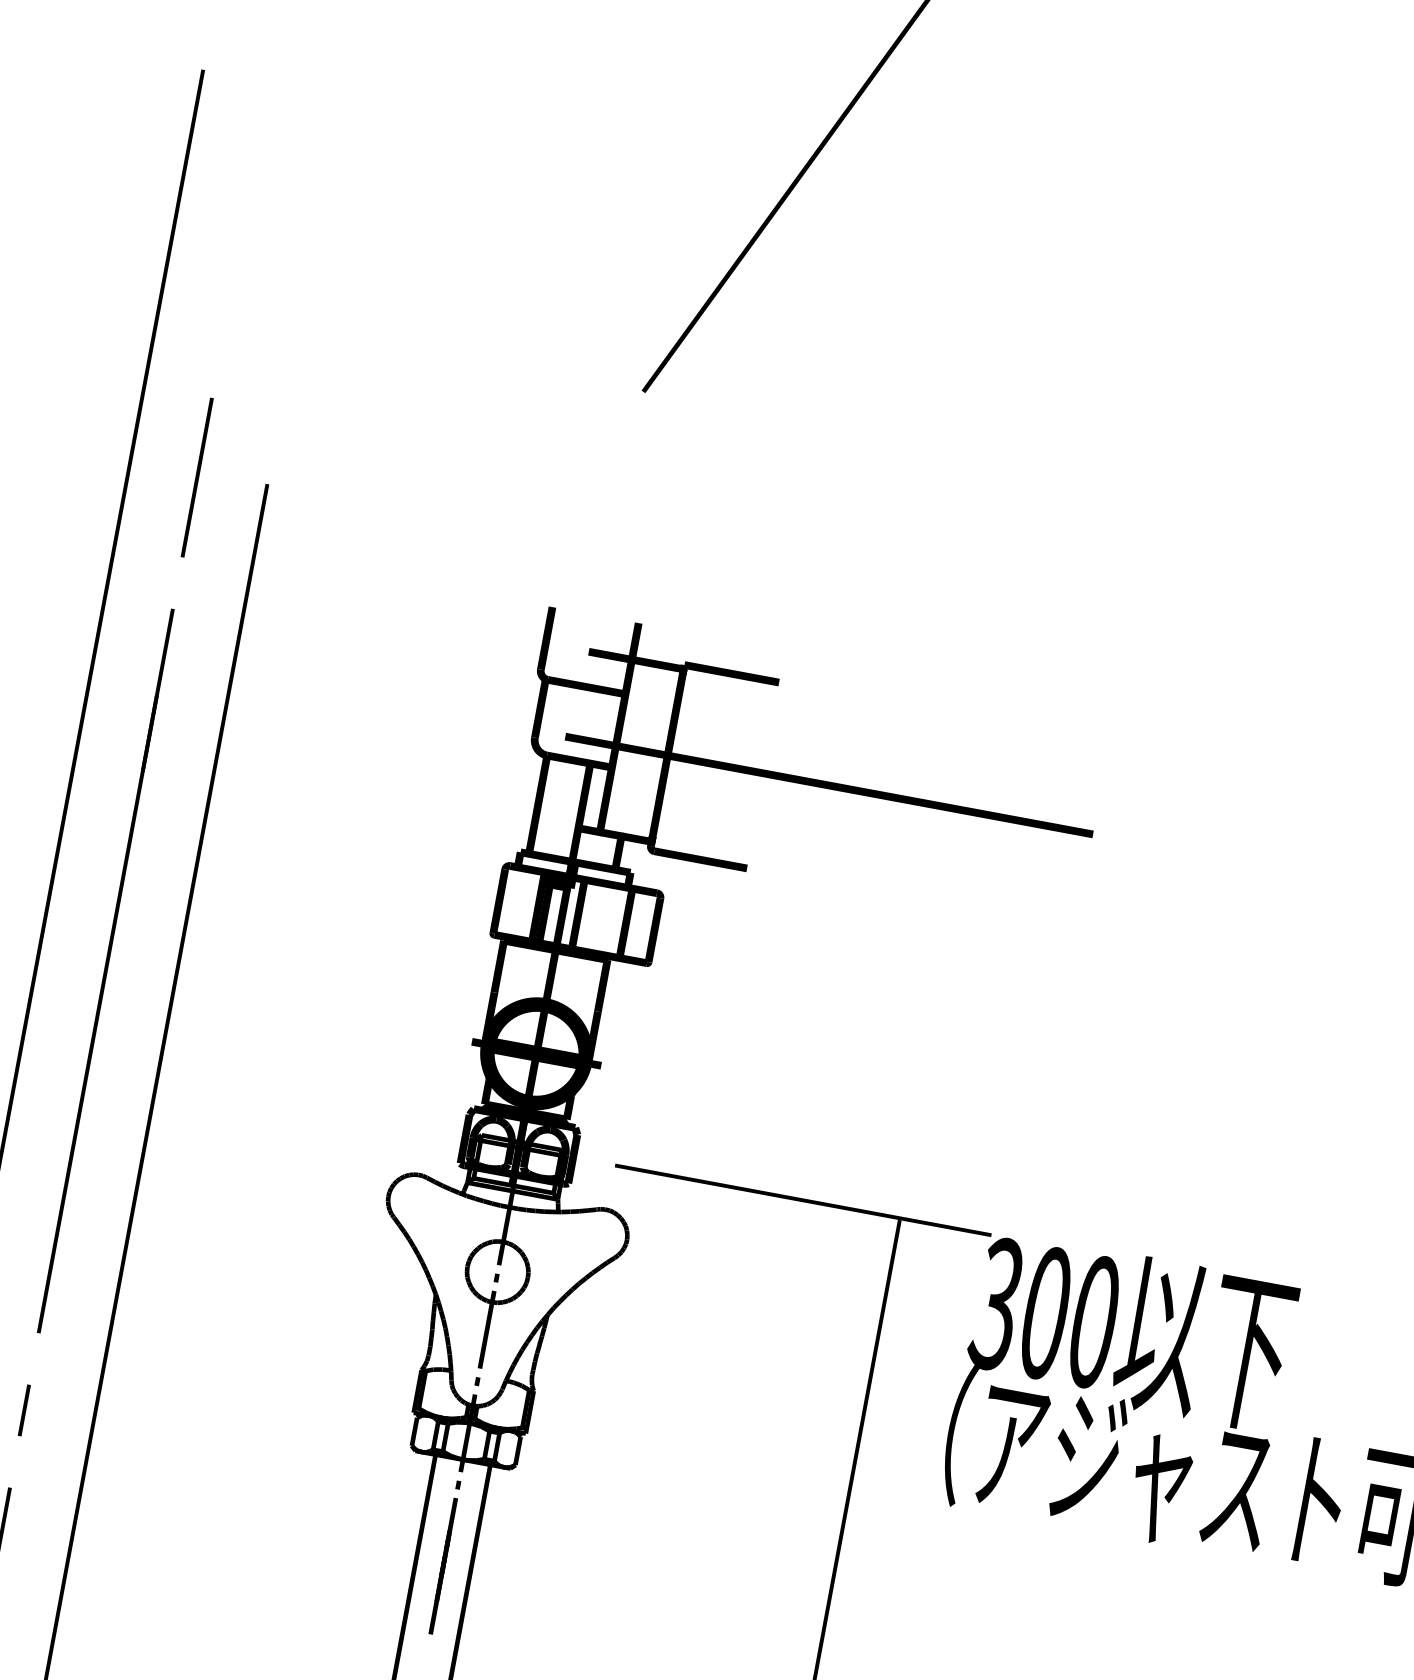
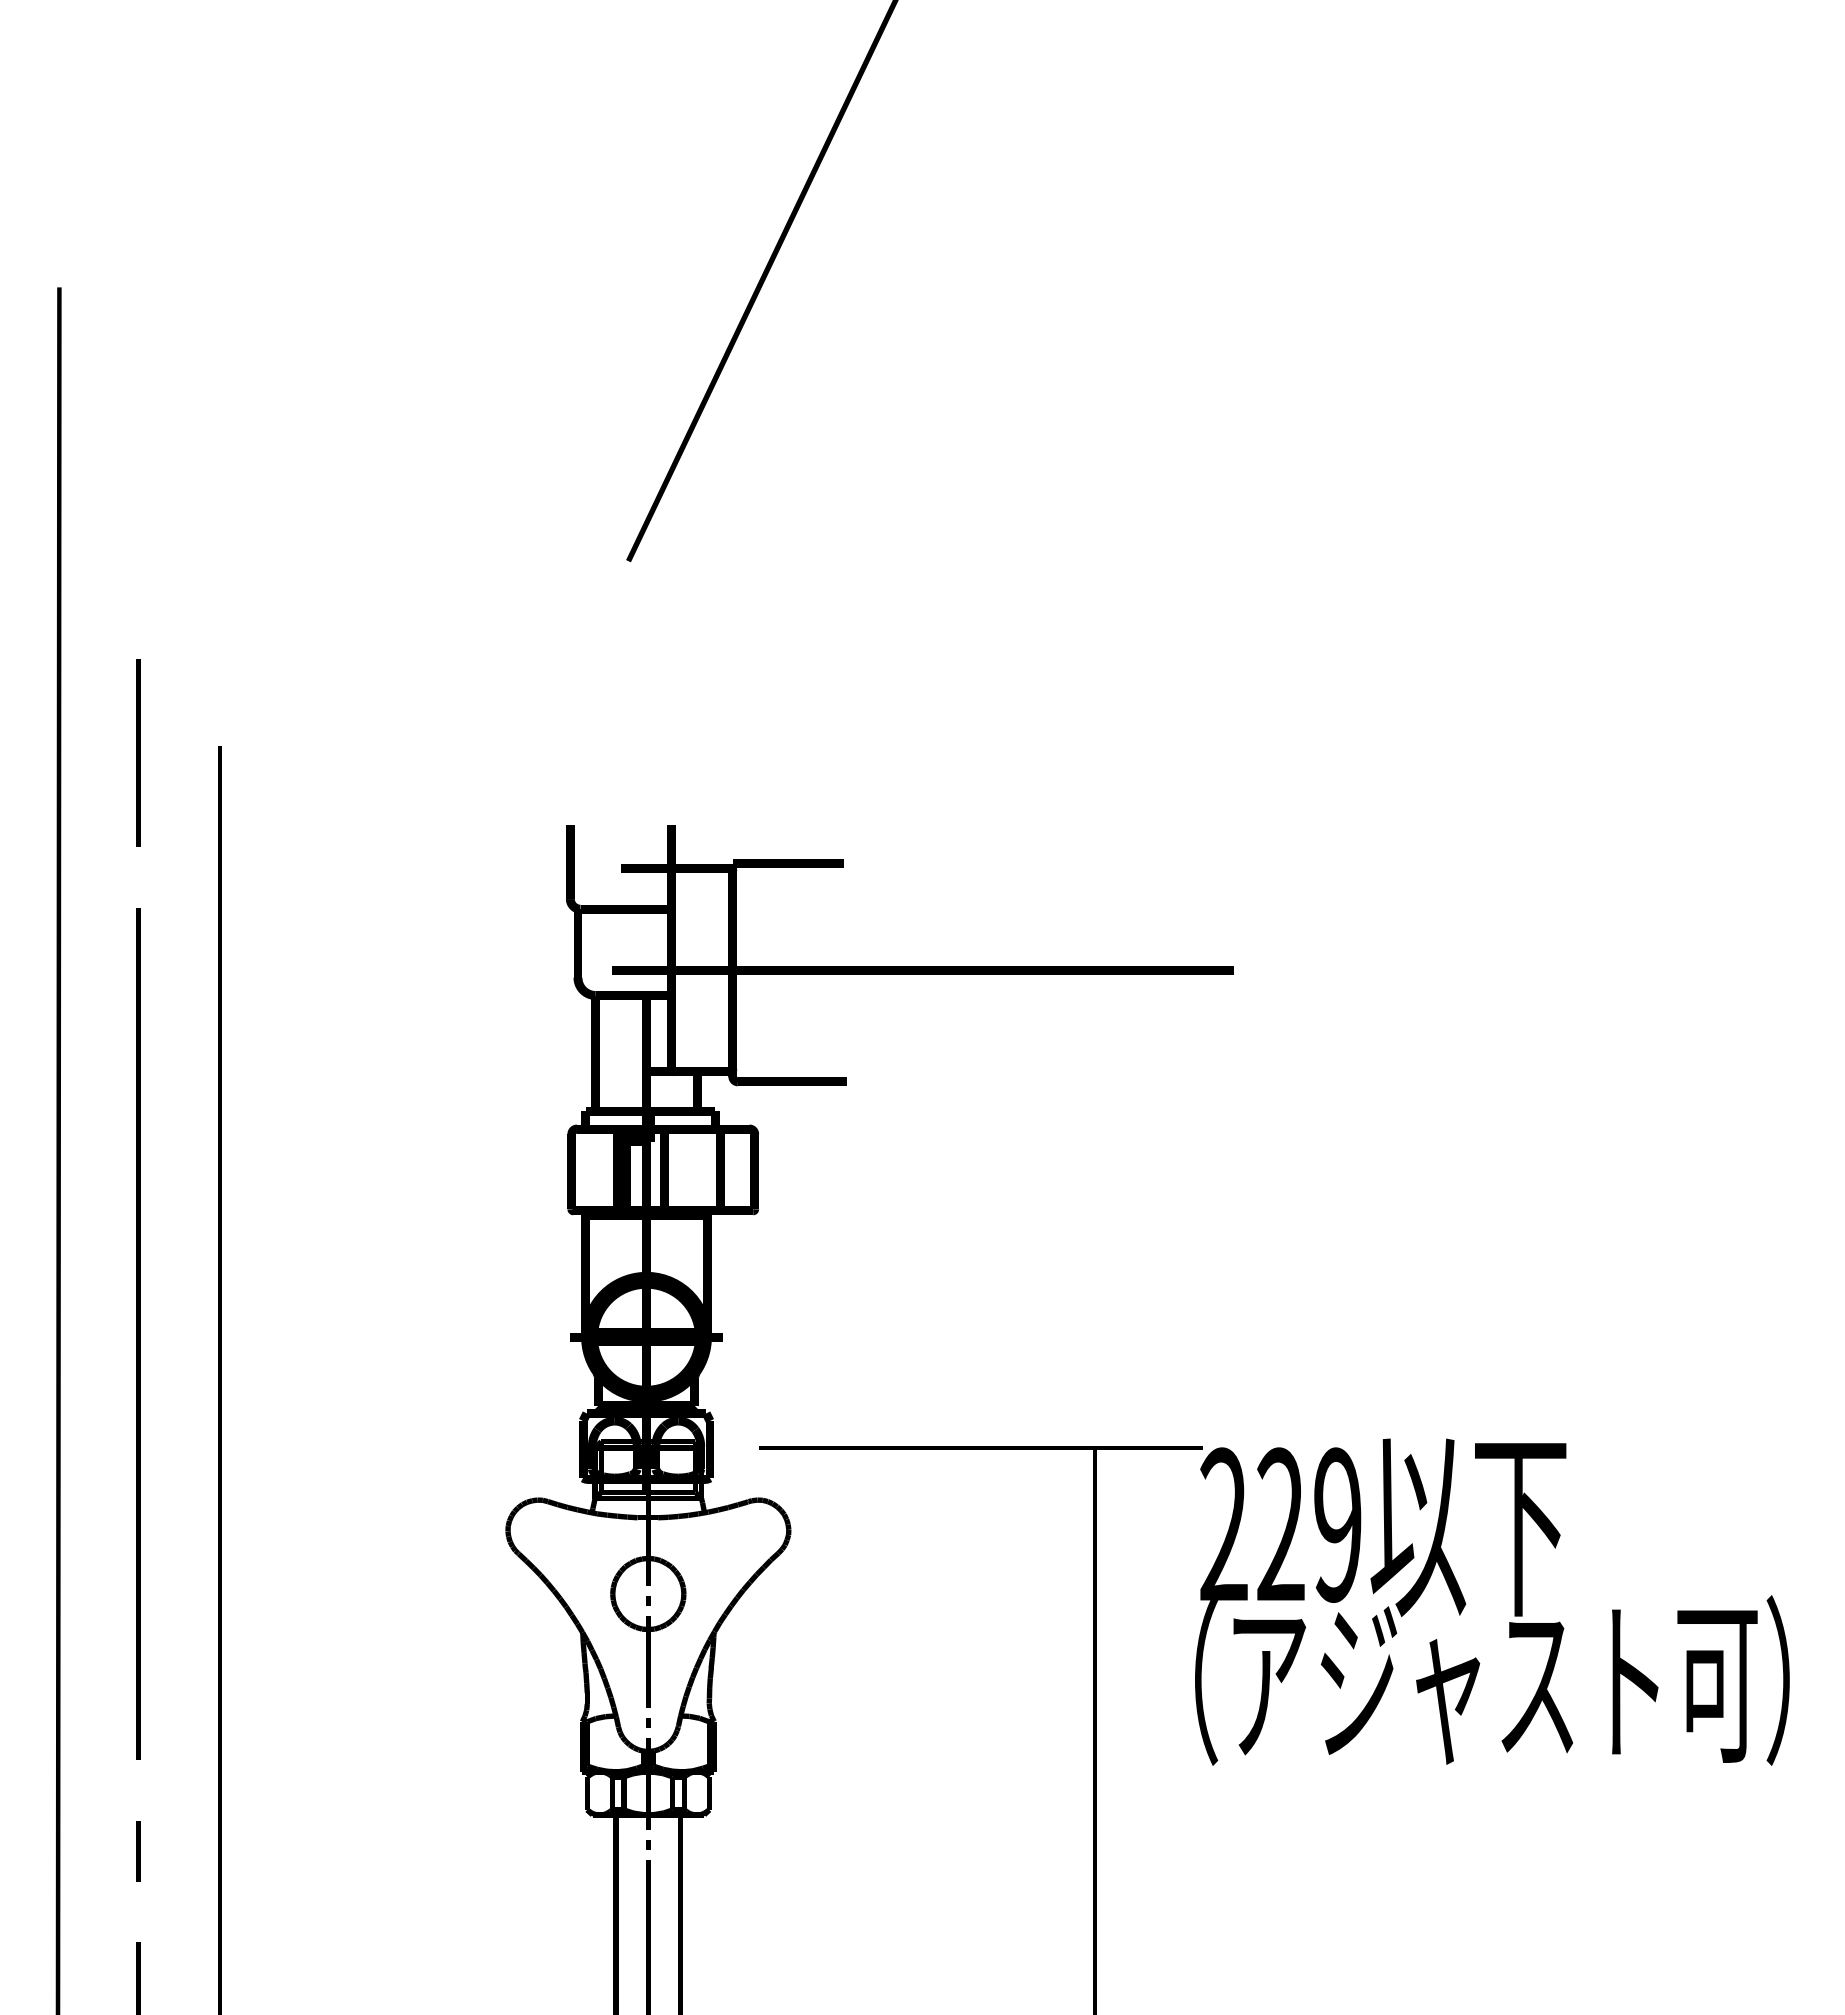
text: (1045, 1312) -> (1280, 1524), 300 -> 229

